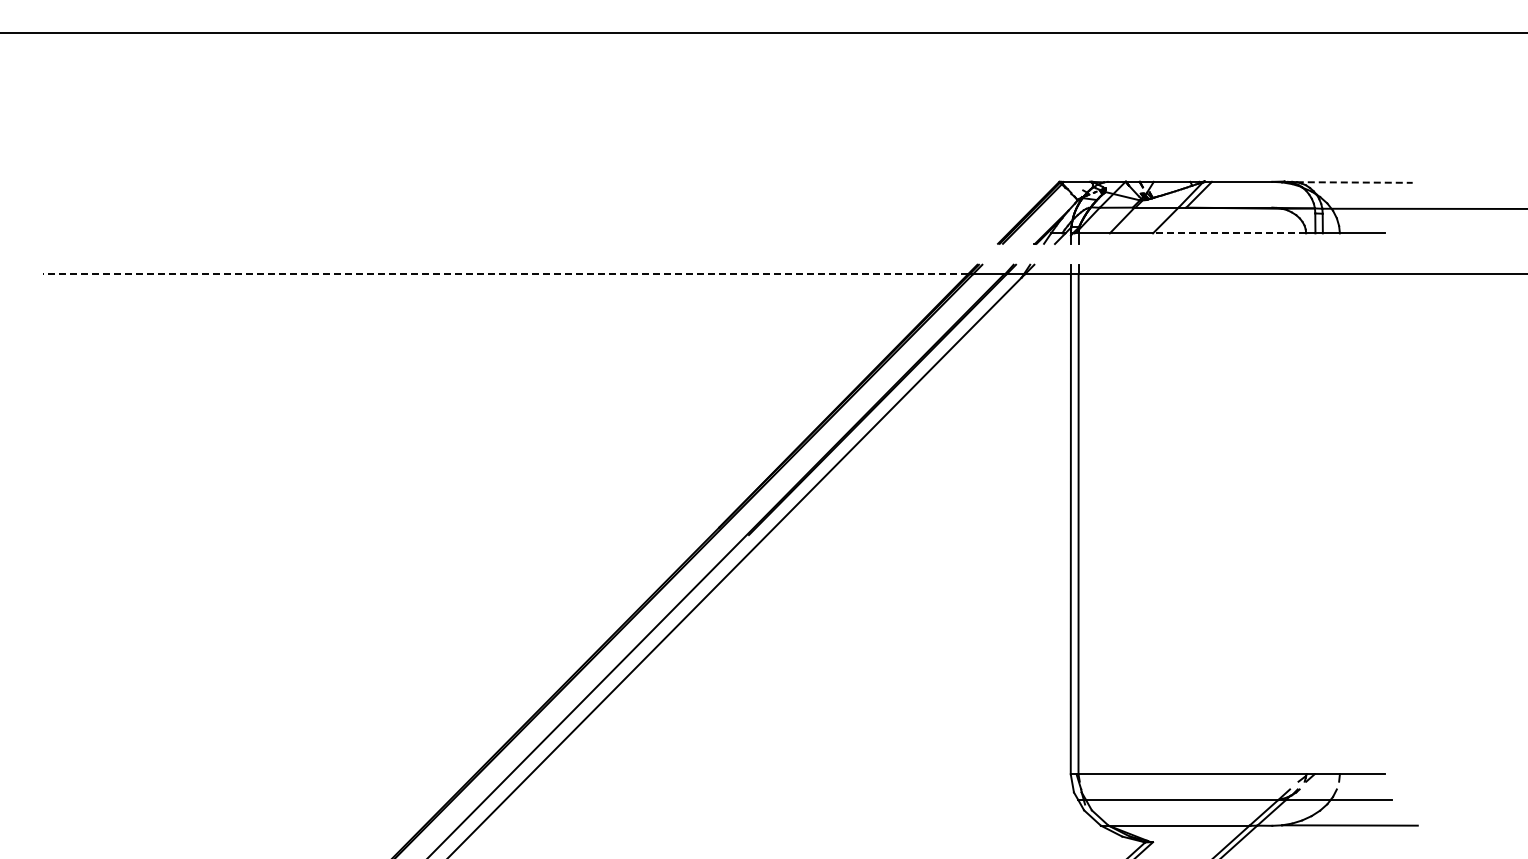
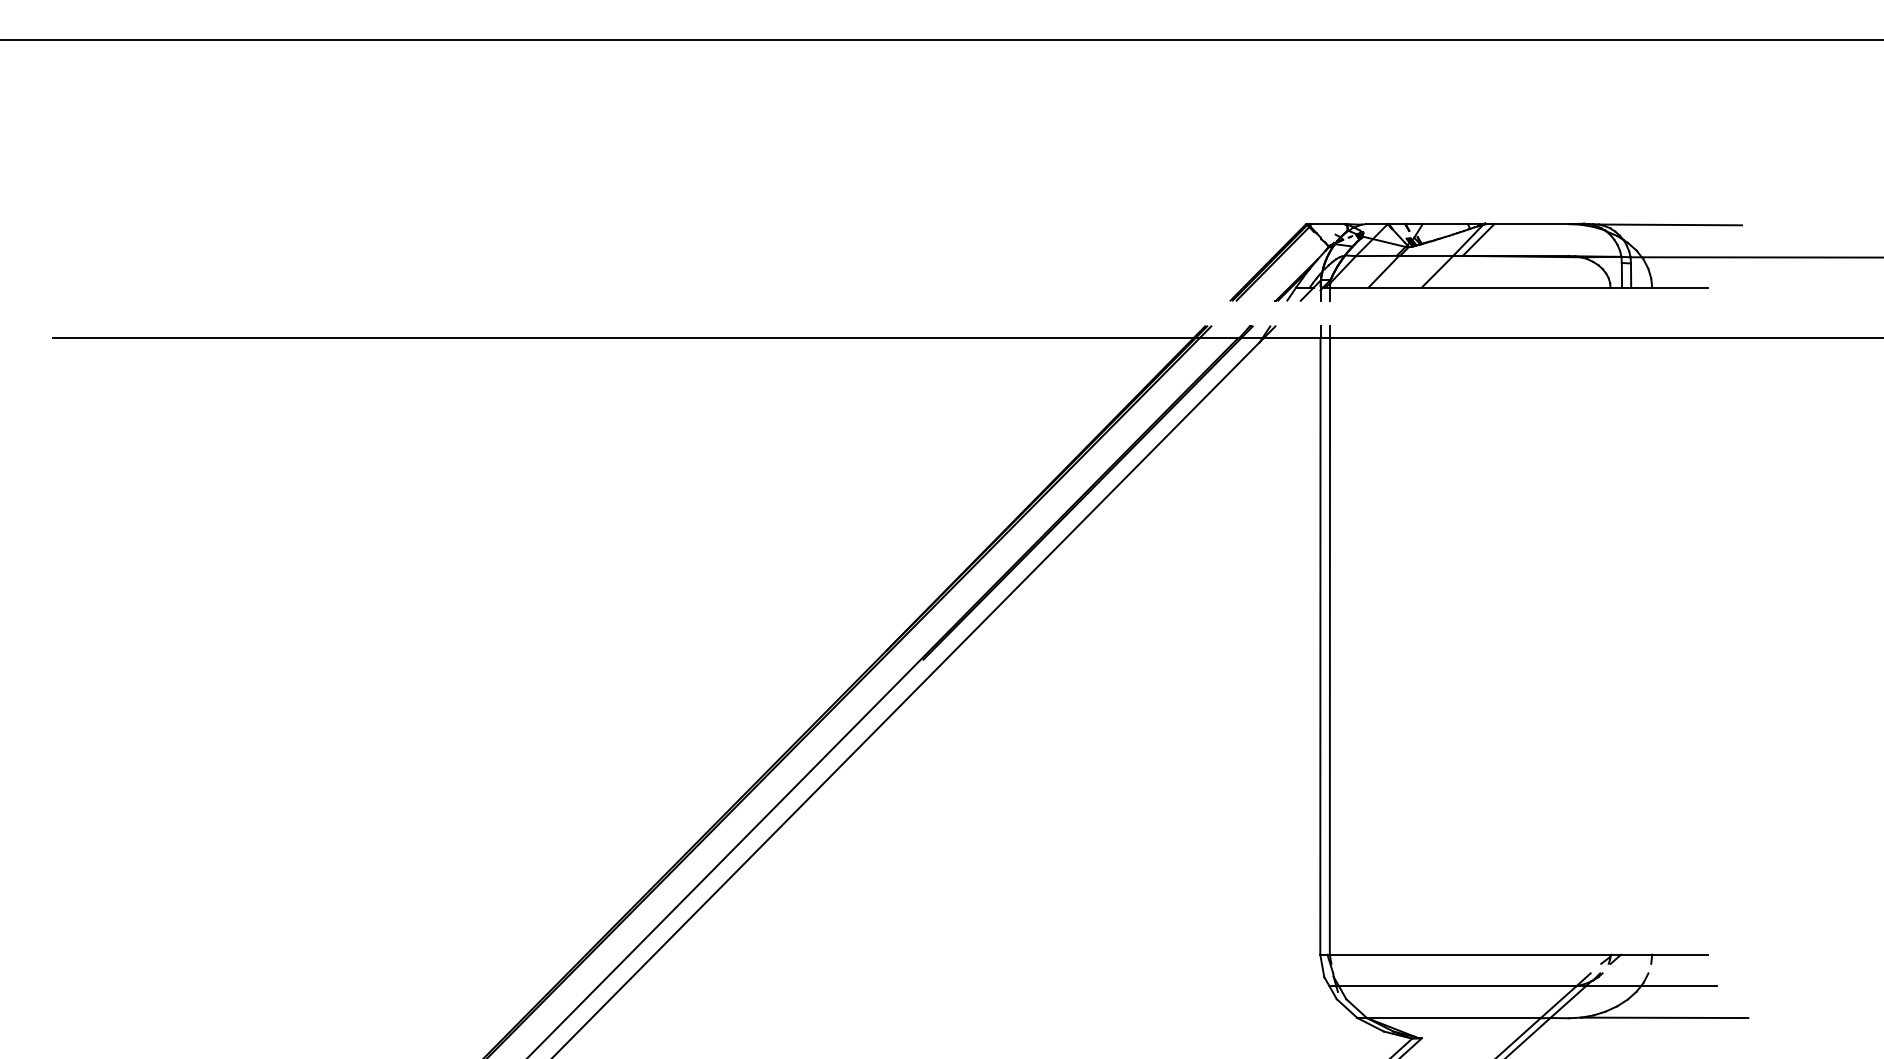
line: (1354, 182) -> (1670, 224), dashed -> solid
line: (1229, 233) -> (1516, 287), dashed -> solid
line: (505, 274) -> (623, 338), dashed -> solid

